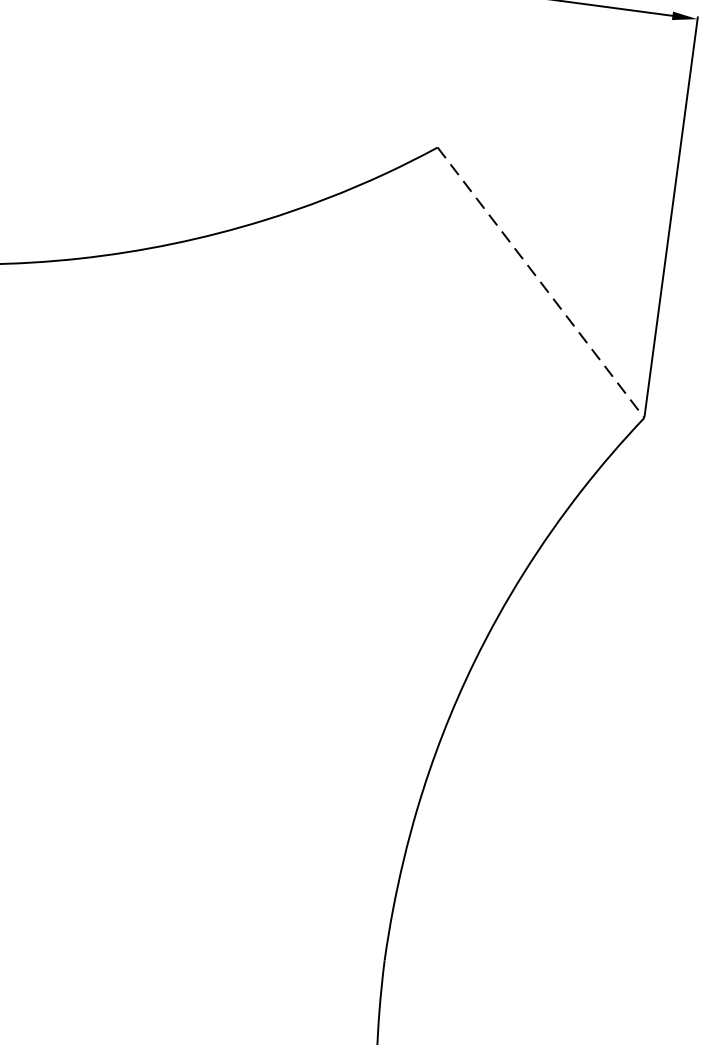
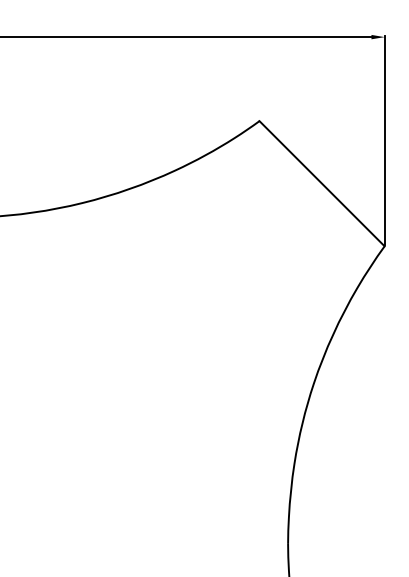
line: (541, 284) -> (322, 184), dashed -> solid

